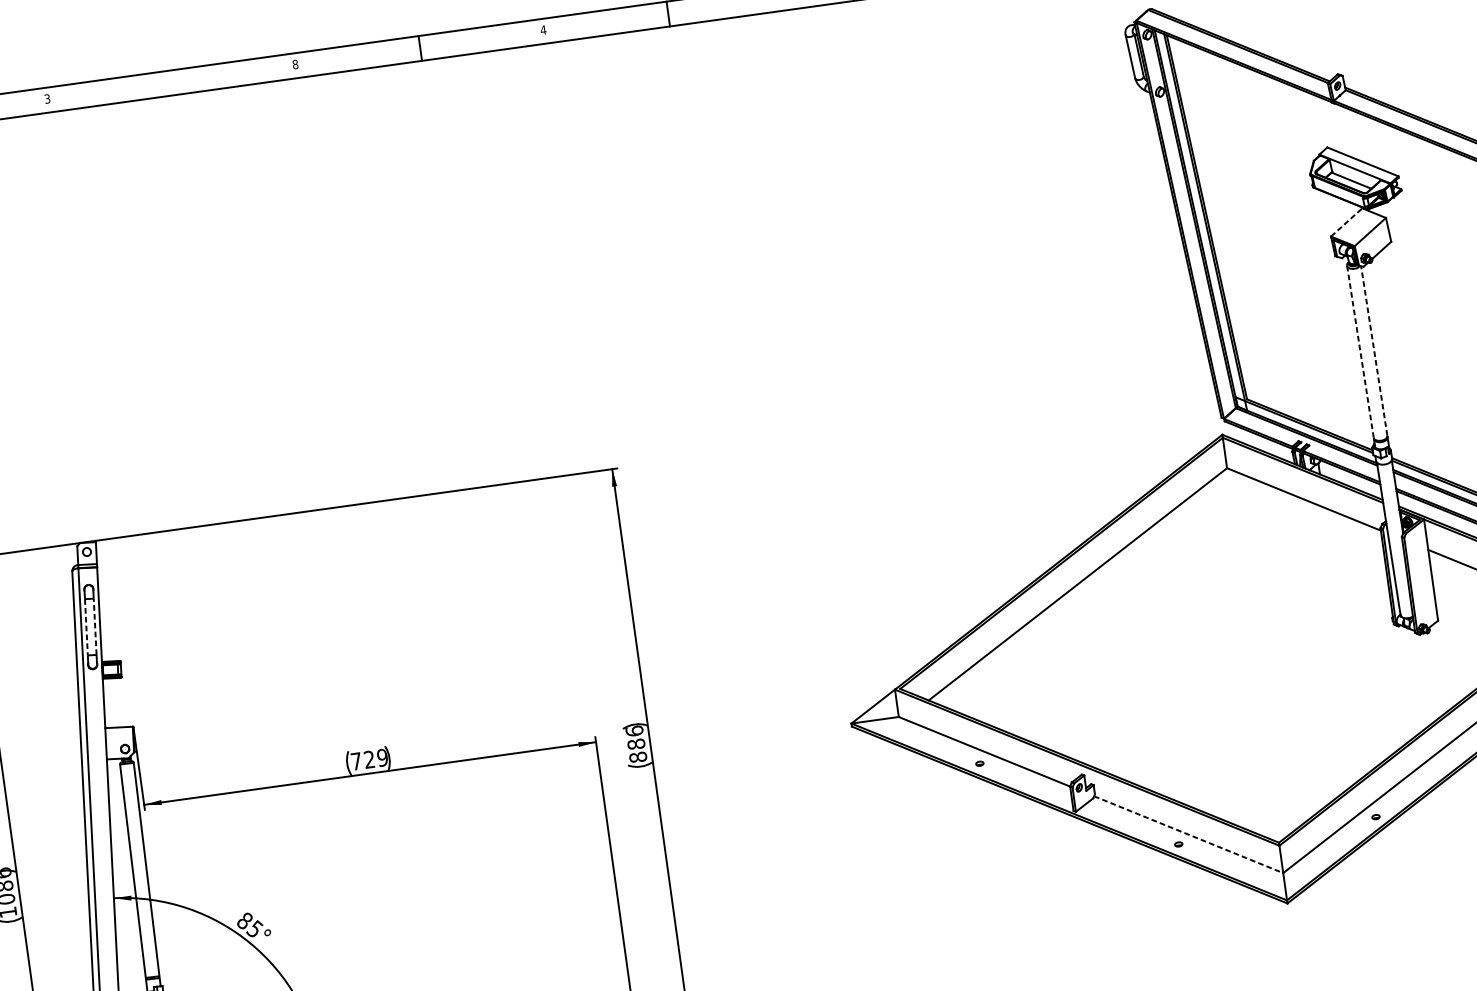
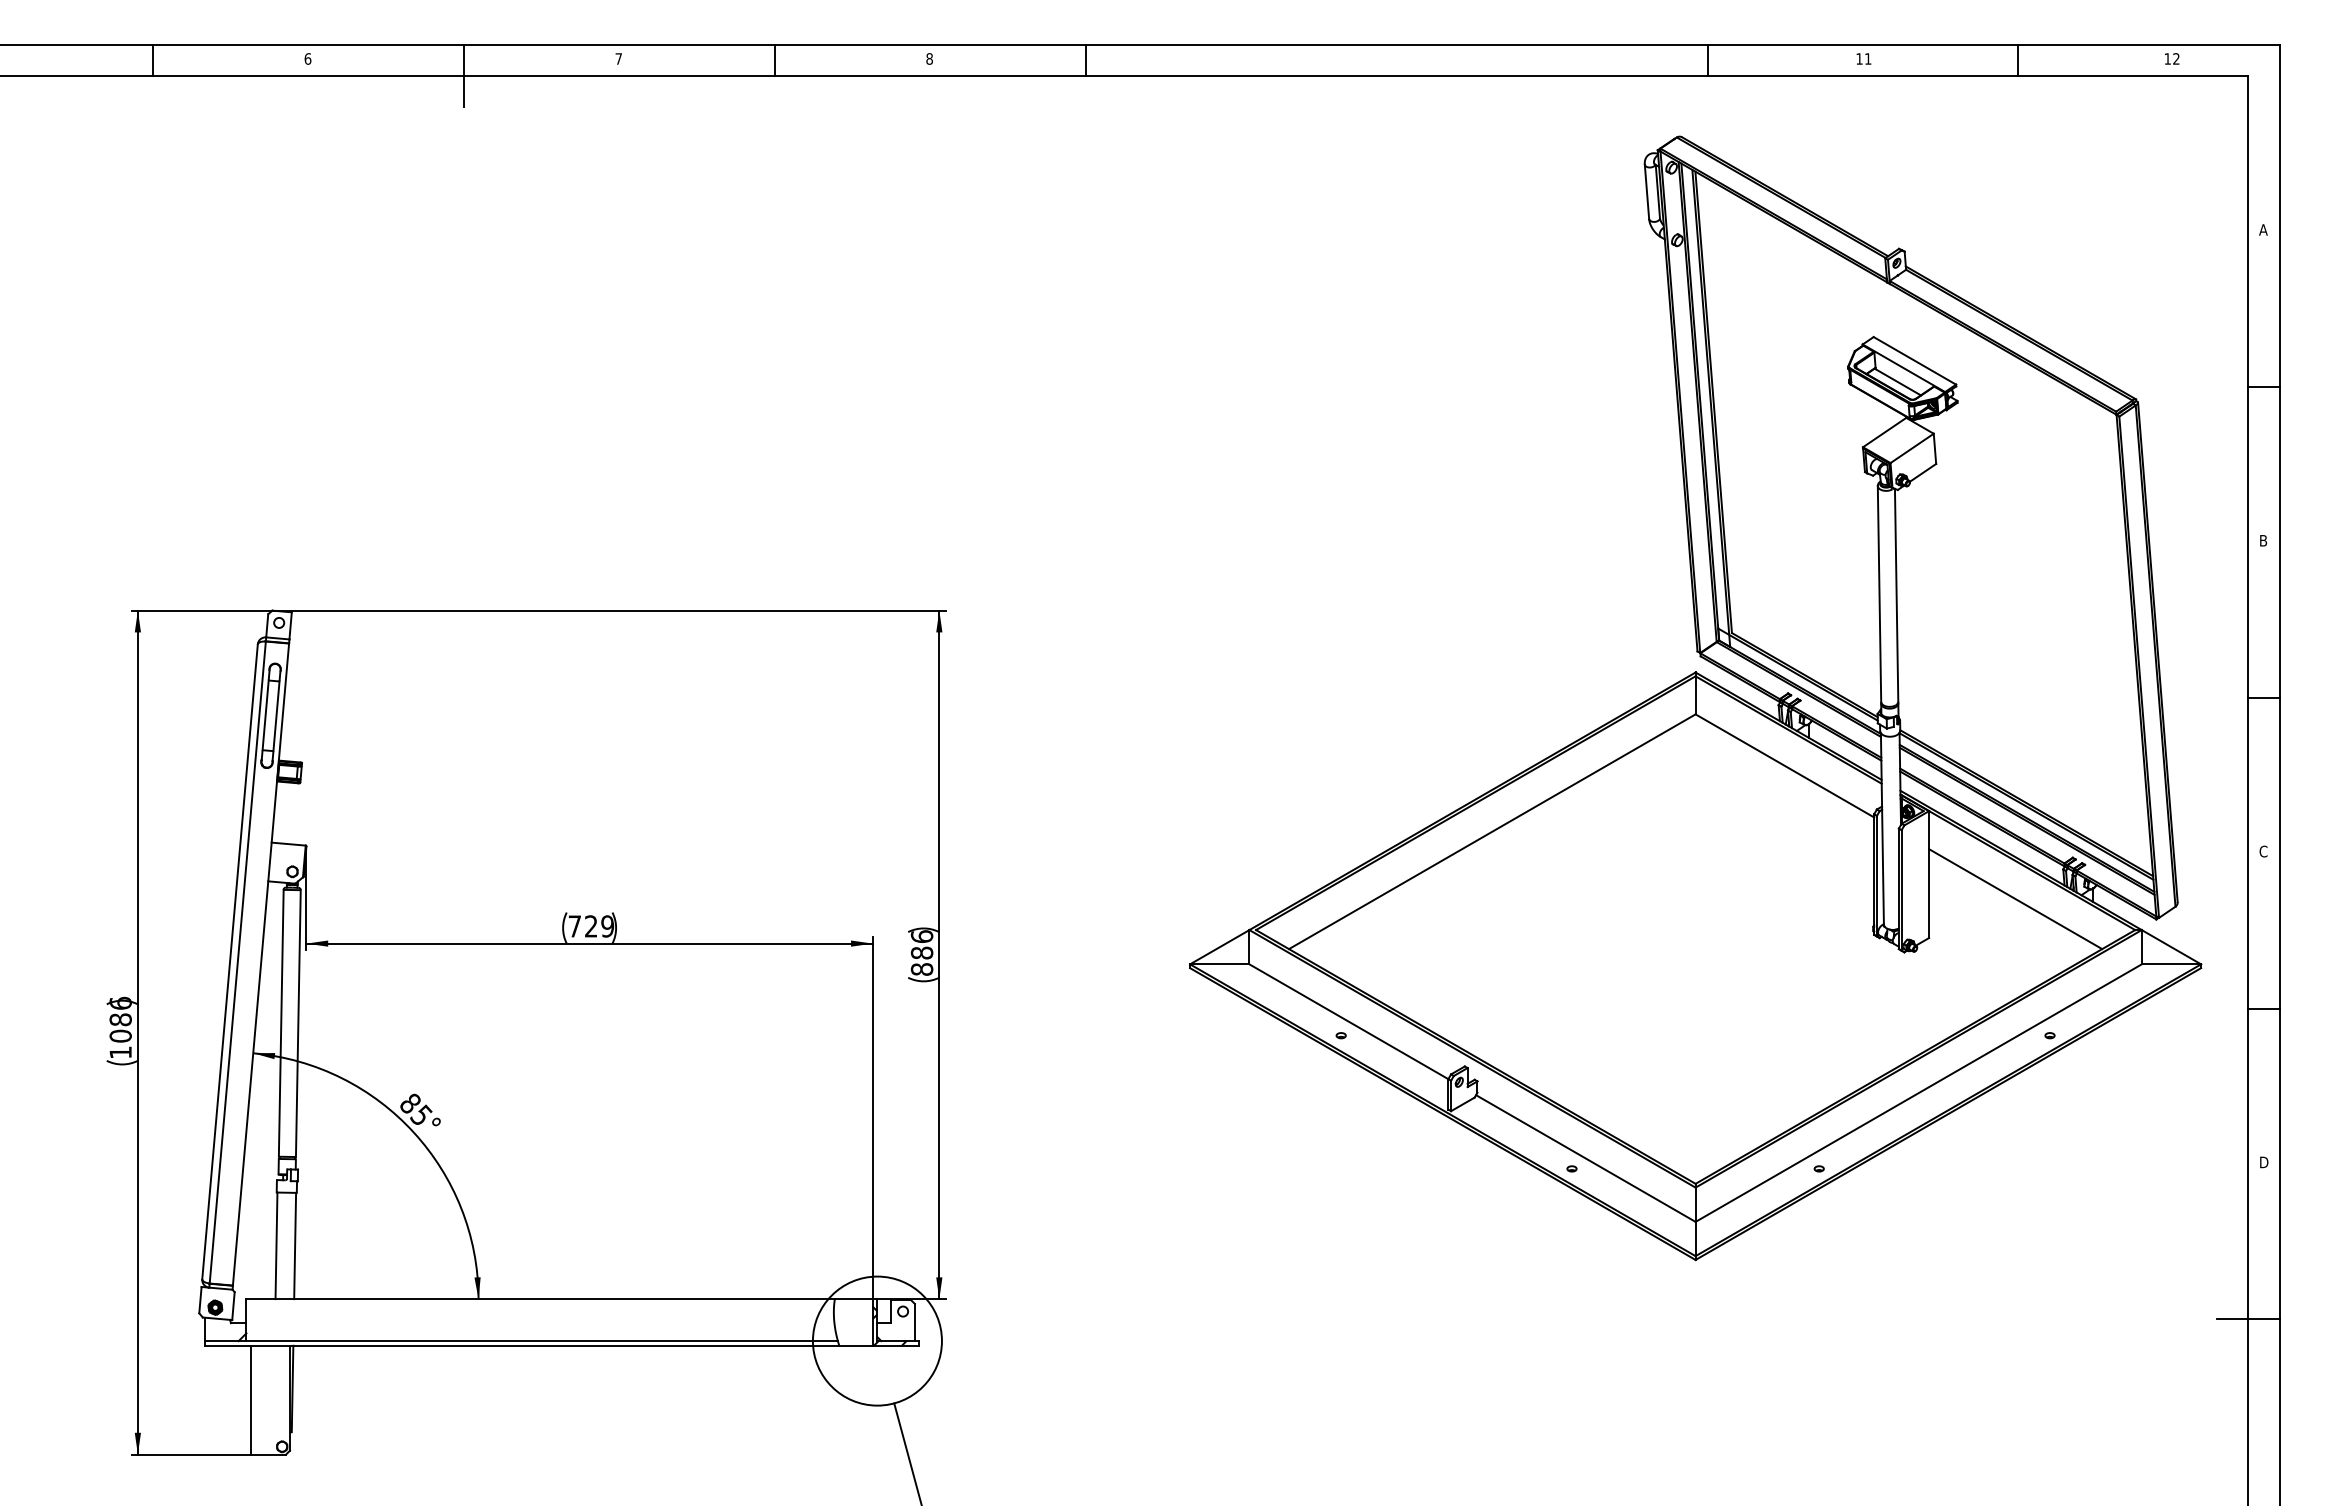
text: (543, 29) -> (929, 58), 4 -> 8
text: (295, 64) -> (618, 58), 8 -> 7
line: (174, 94) -> (464, 75), added
text: (47, 98) -> (307, 58), 3 -> 6
line: (1347, 222) -> (1885, 432), dashed -> solid
line: (1374, 350) -> (1896, 594), dashed -> solid
line: (1360, 352) -> (1879, 594), dashed -> solid
line: (95, 626) -> (276, 716), dashed -> solid
line: (86, 627) -> (265, 715), dashed -> solid
line: (1188, 834) -> (1585, 1158), dashed -> solid

